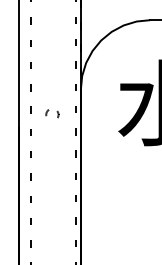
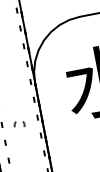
part: (52, 113) -> (19, 124), moved

